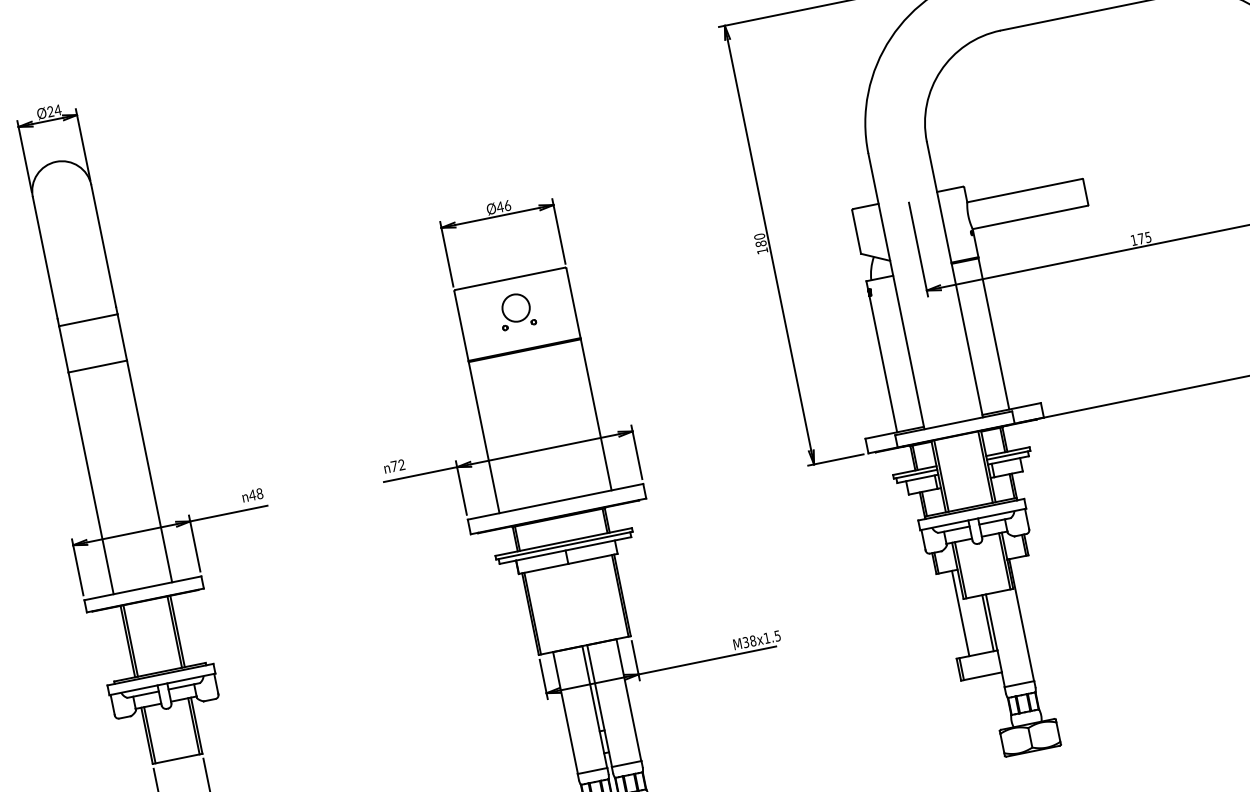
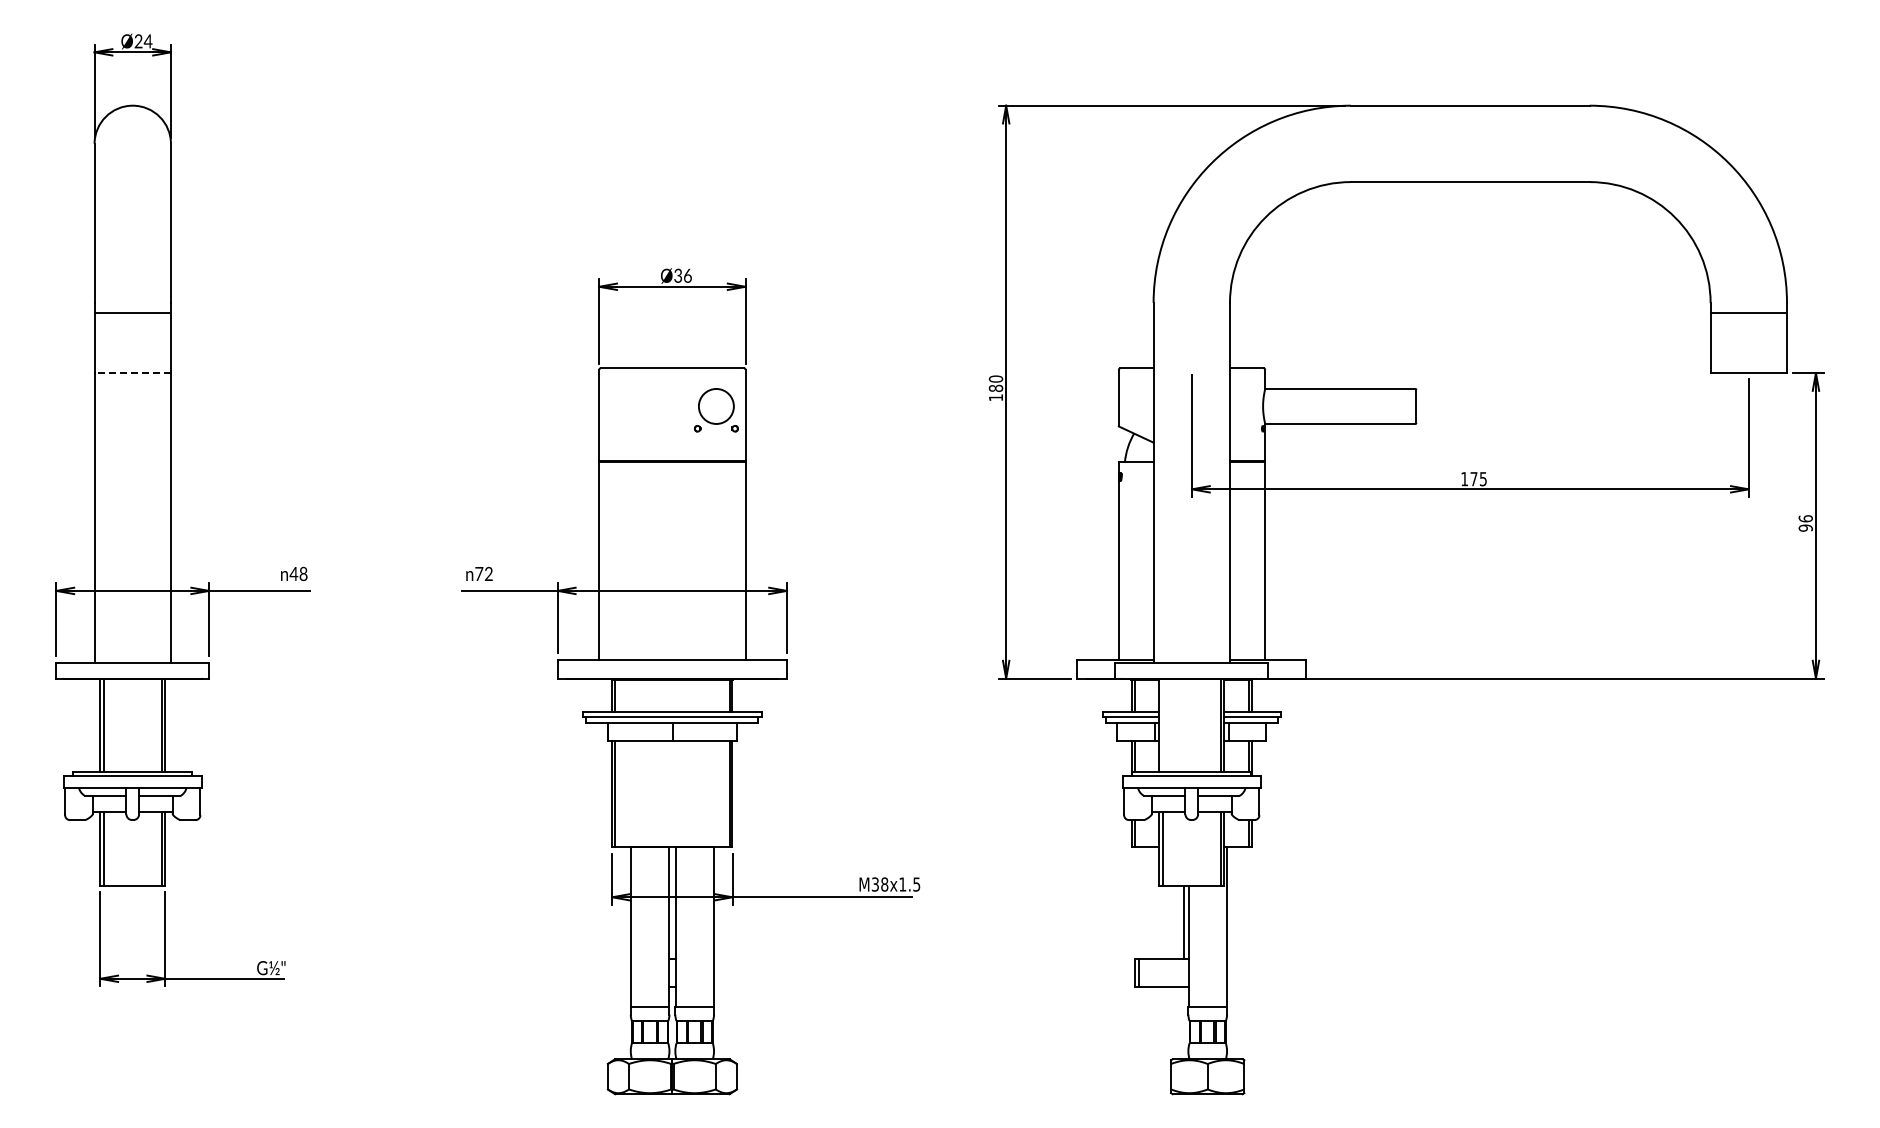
text: (499, 207) -> (677, 275), Ø46 -> Ø36
part: (516, 311) -> (716, 410), moved
line: (97, 366) -> (132, 373), solid -> dashed
line: (941, 475) -> (1163, 725), removed
line: (960, 613) -> (1152, 902), removed

